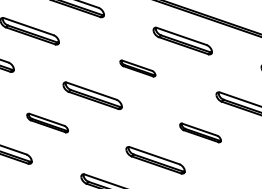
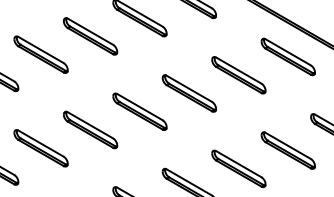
part: (137, 68) -> (238, 75), size x1.67
part: (47, 122) -> (139, 111), size x1.43
part: (199, 133) -> (287, 150), size x1.43

